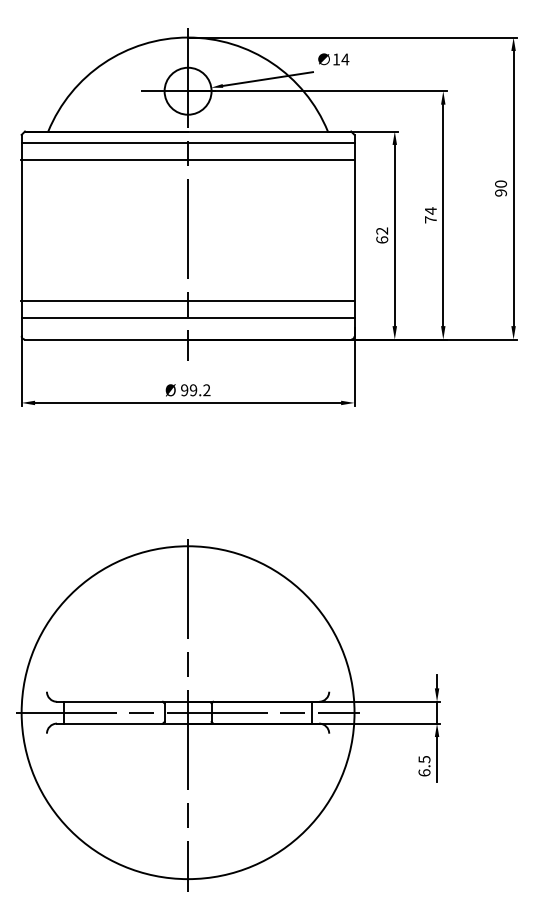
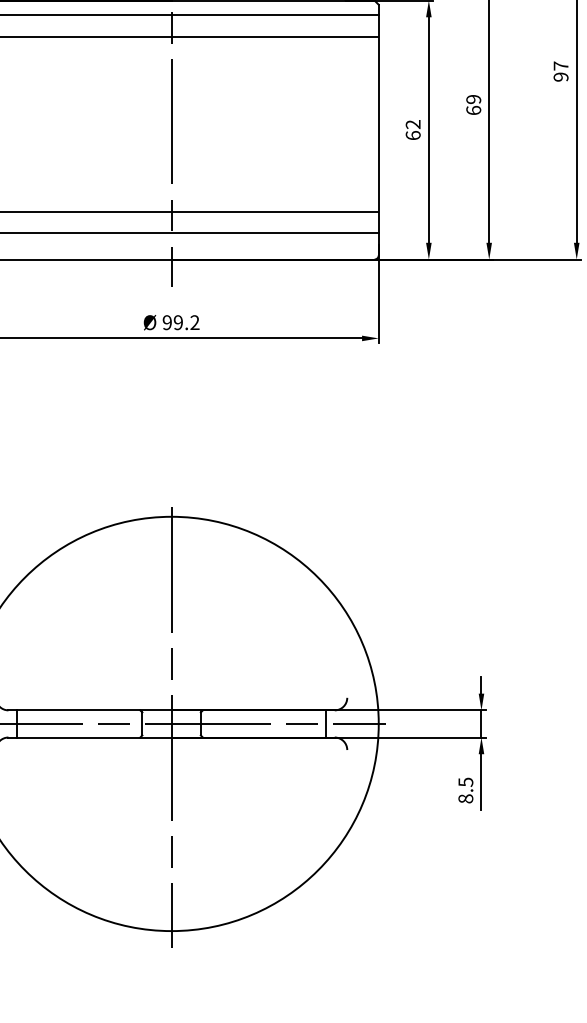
text: (500, 183) -> (560, 65), 90 -> 97
text: (430, 215) -> (473, 105), 74 -> 69
text: (424, 772) -> (465, 798), 6.5 -> 8.5

